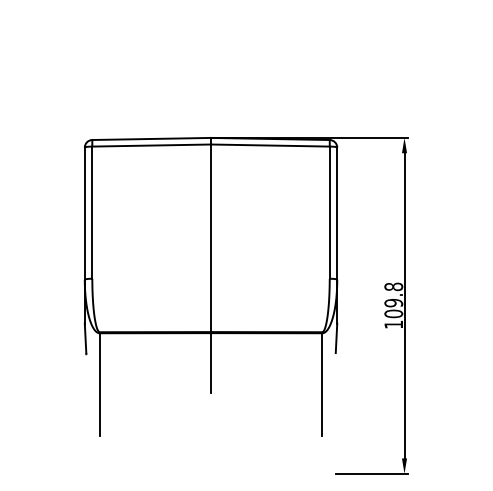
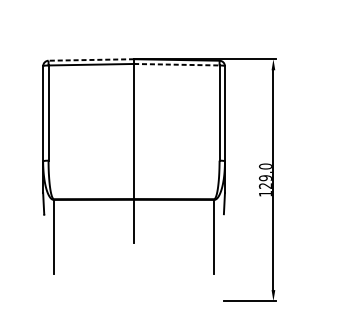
line: (151, 138) -> (91, 59), solid -> dashed
line: (270, 145) -> (176, 64), solid -> dashed
text: (393, 300) -> (265, 176), 109.8 -> 129.0

